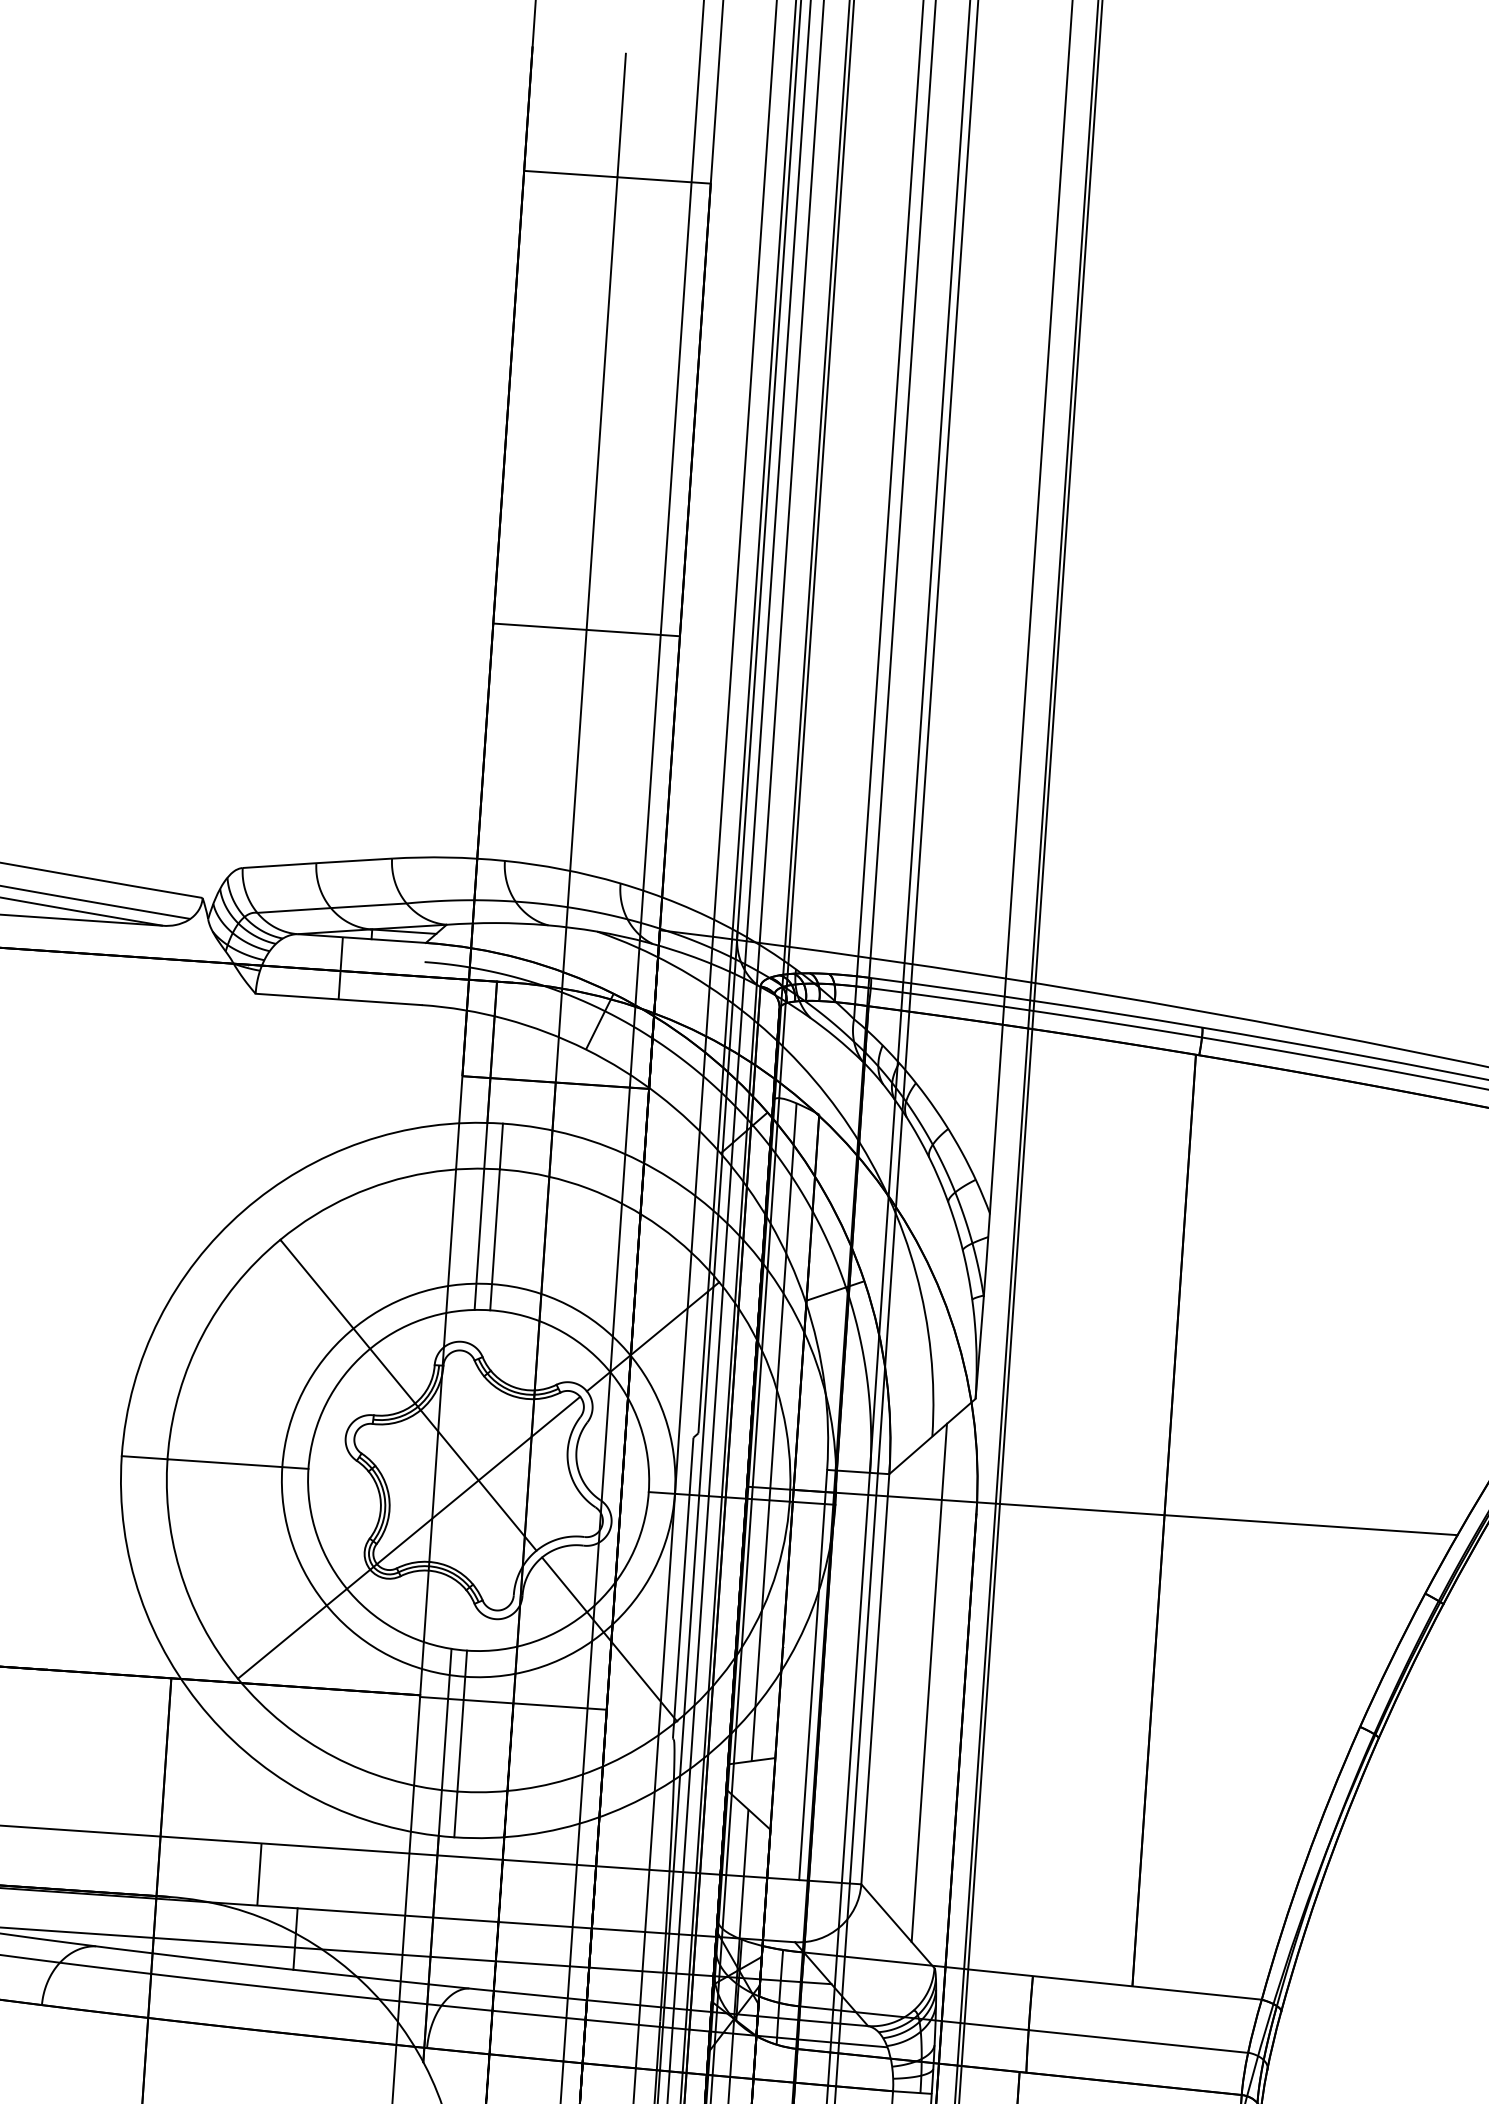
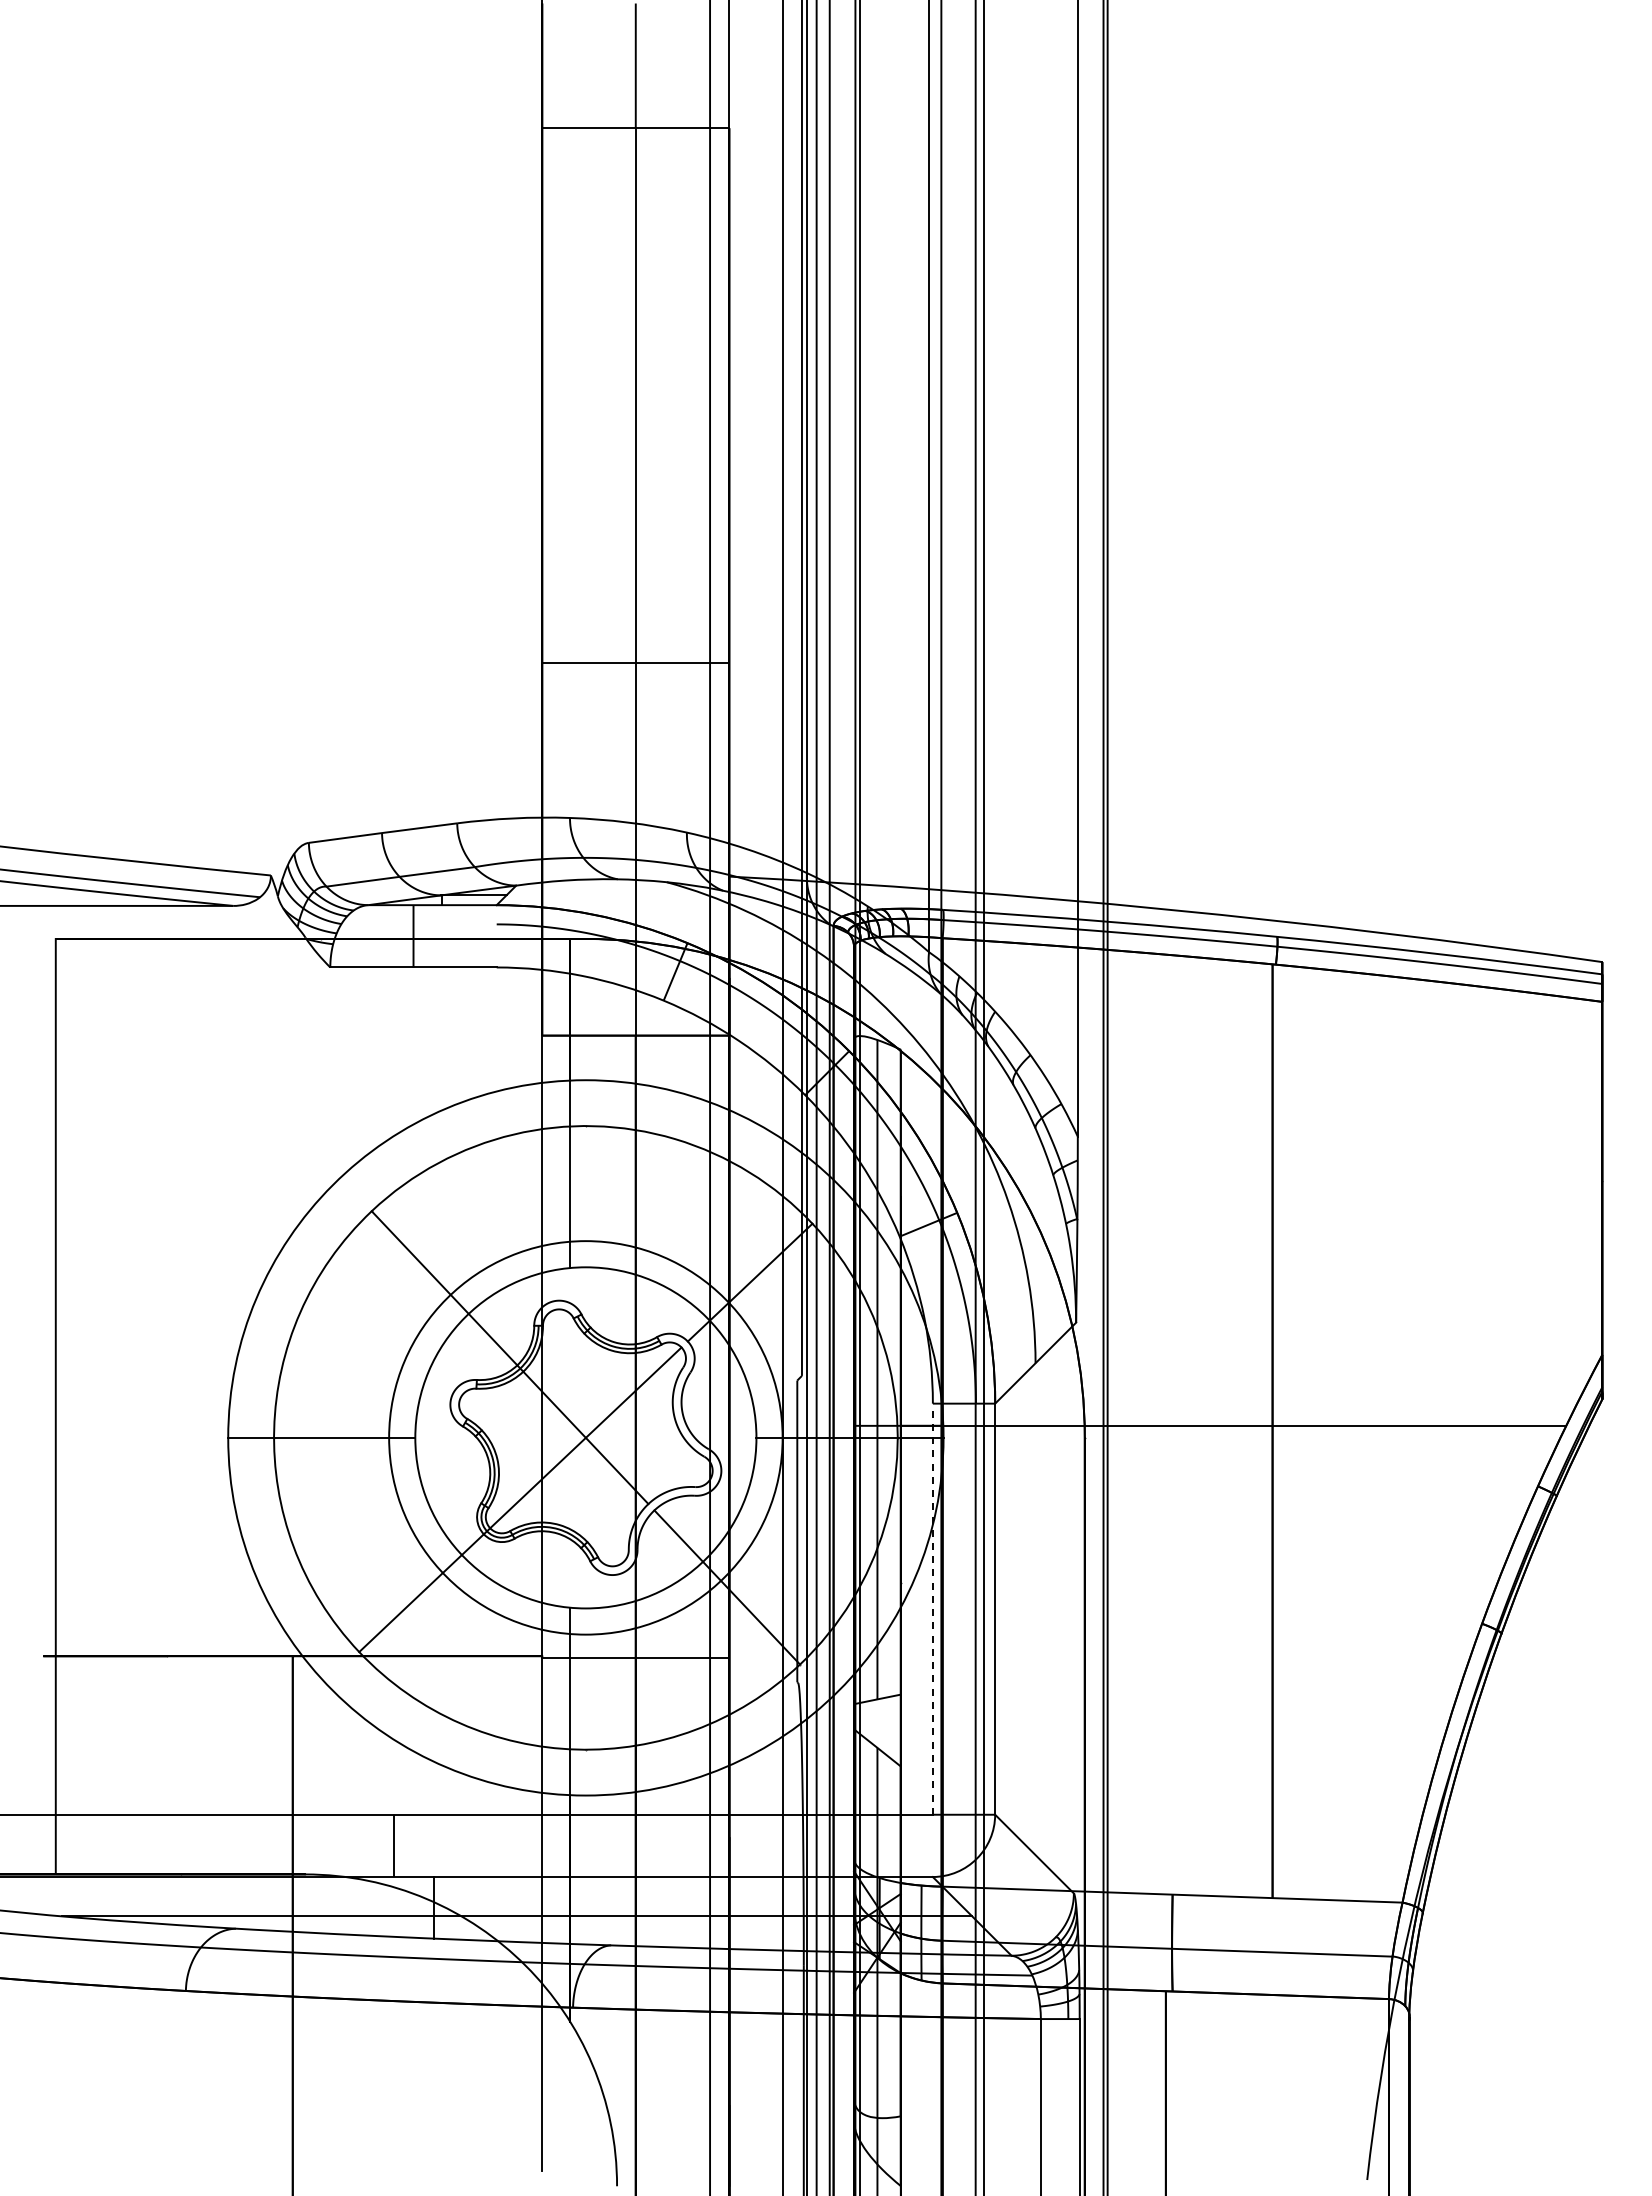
line: (586, 629) -> (635, 662), moved
line: (496, 1216) -> (585, 1173), removed
line: (812, 1675) -> (932, 1609), solid -> dashed
line: (929, 1682) -> (1049, 1608), removed
line: (460, 1743) -> (585, 1701), removed

